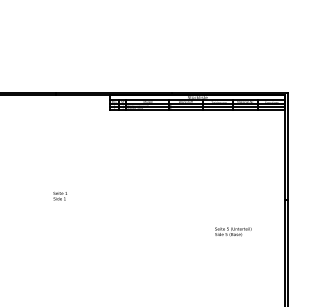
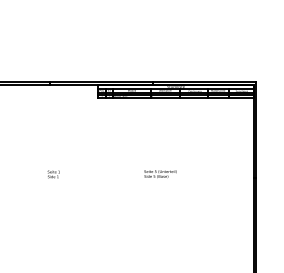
text: (233, 231) -> (160, 173), moved

